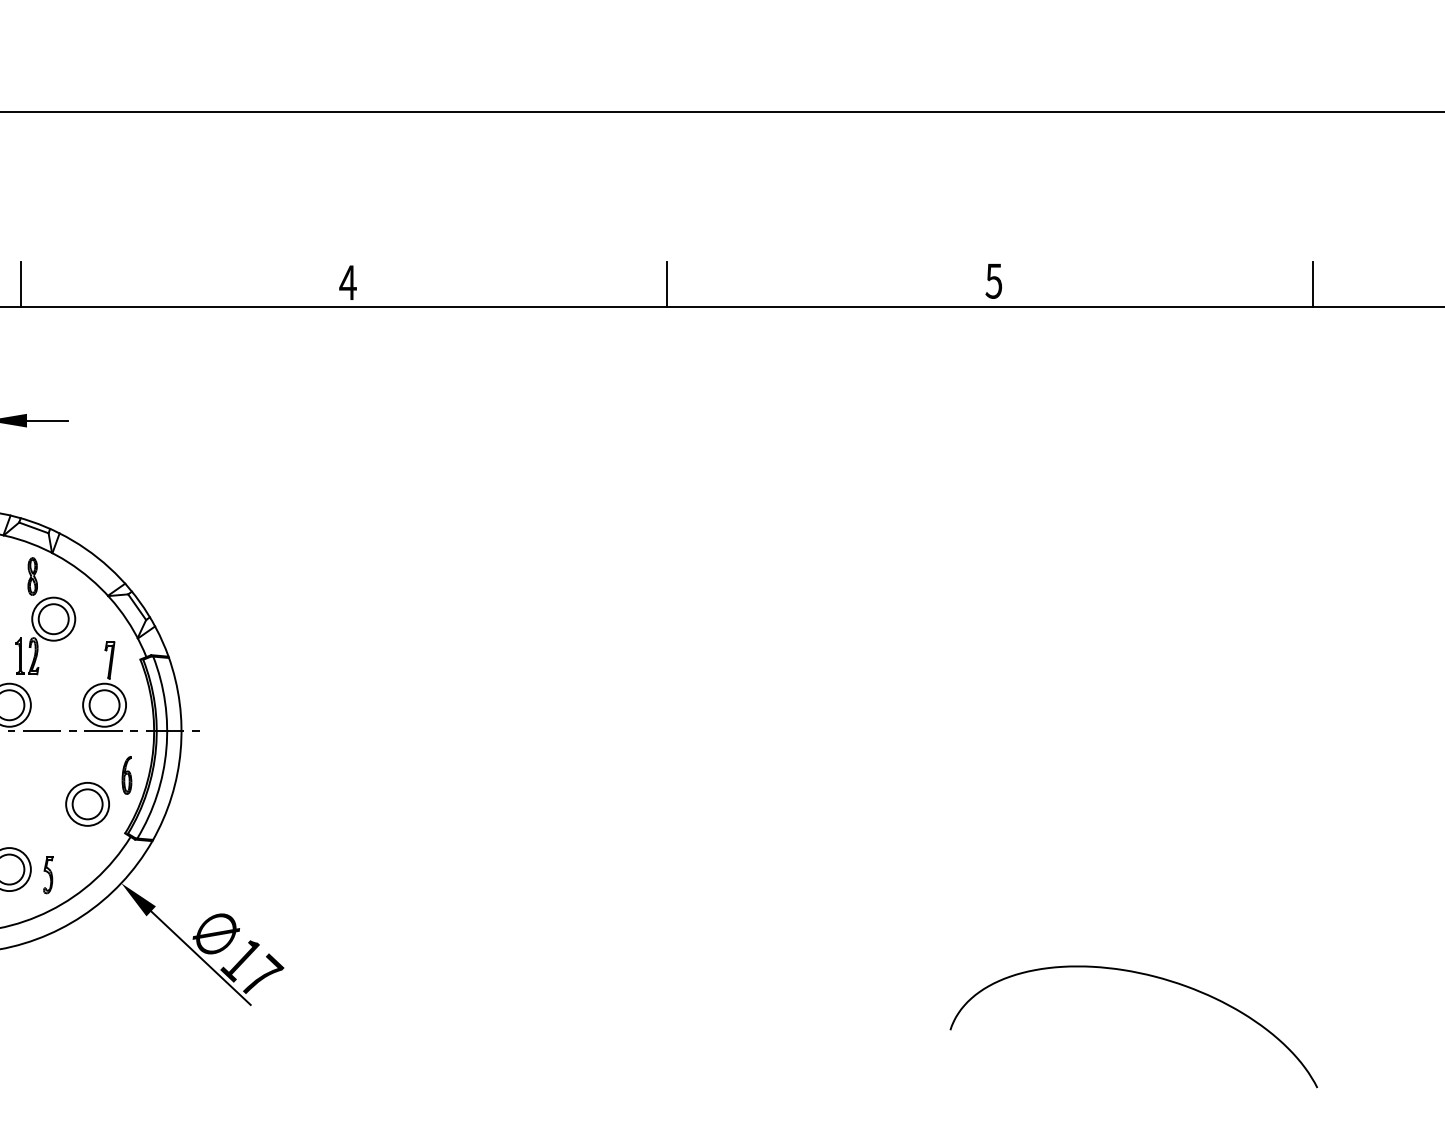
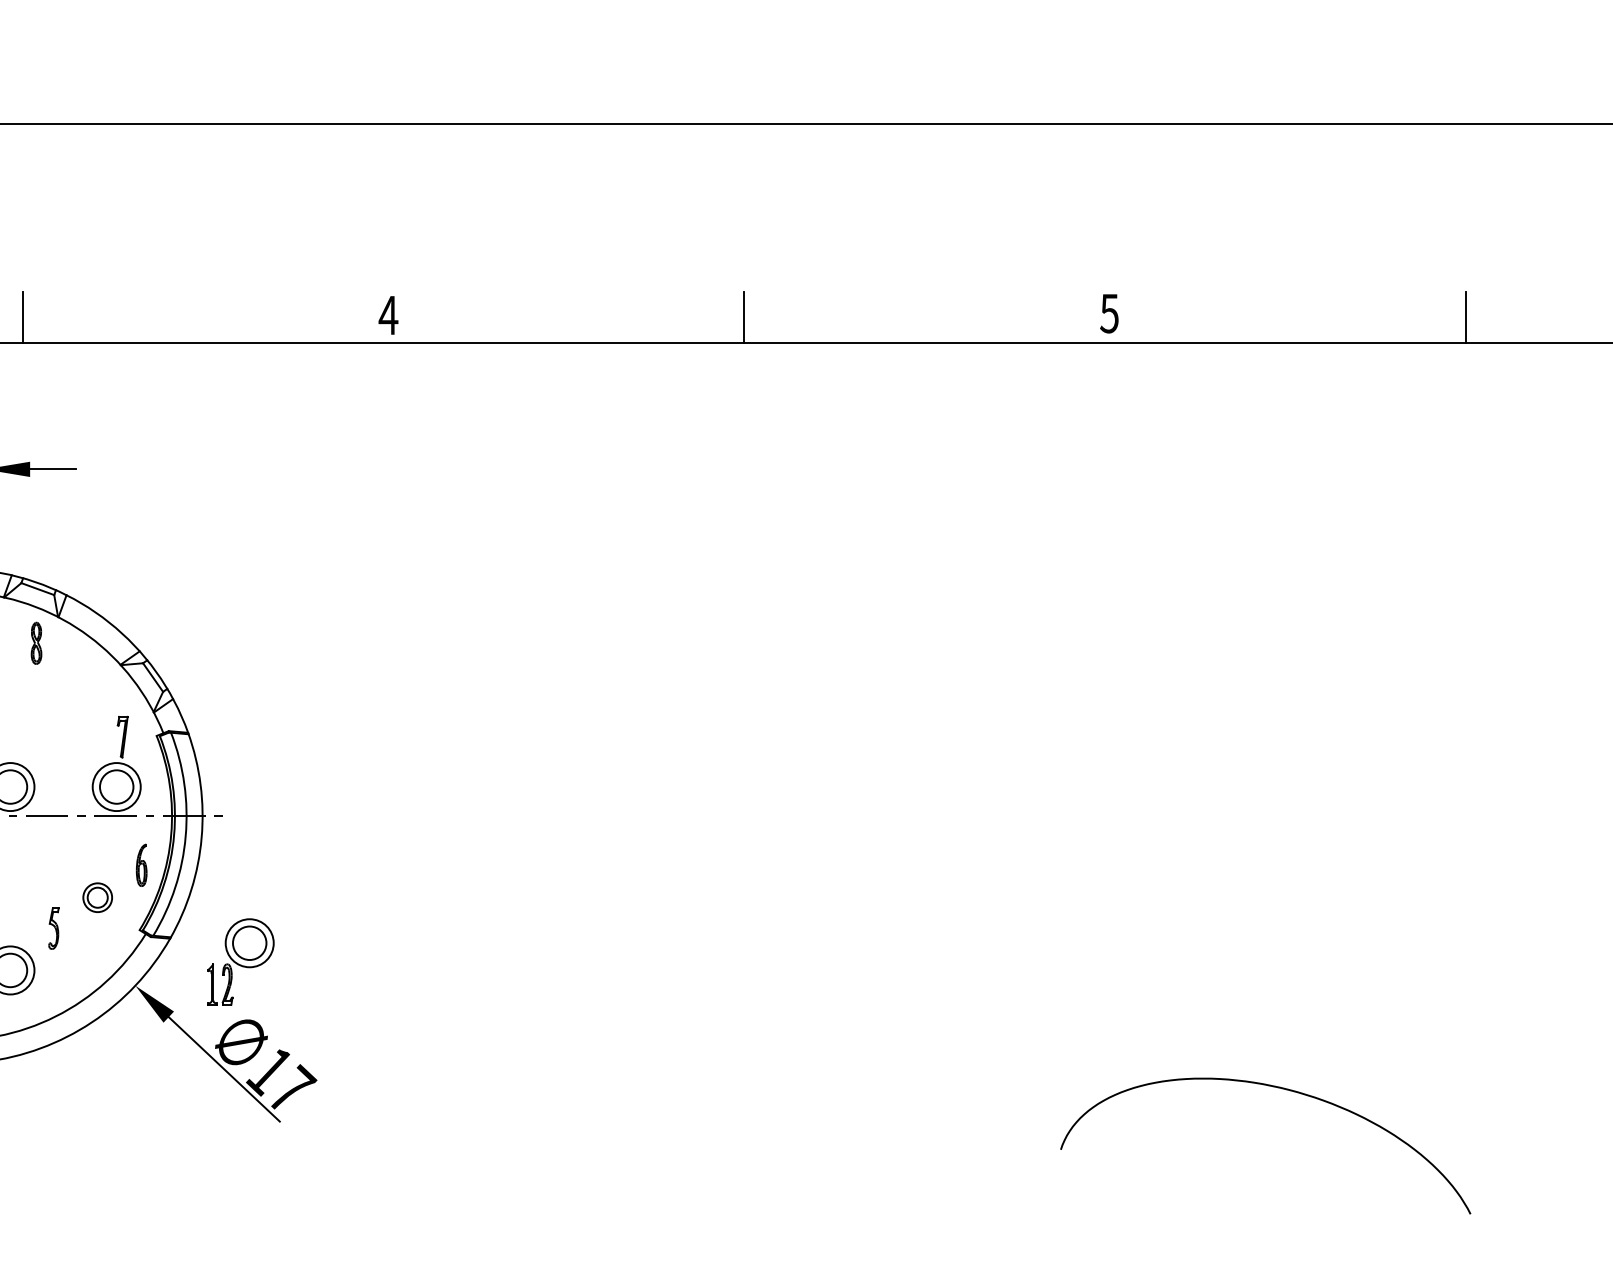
part: (45, 635) -> (240, 961), moved
part: (87, 804) -> (97, 897), size x0.6
part: (48, 875) -> (54, 929), moved

